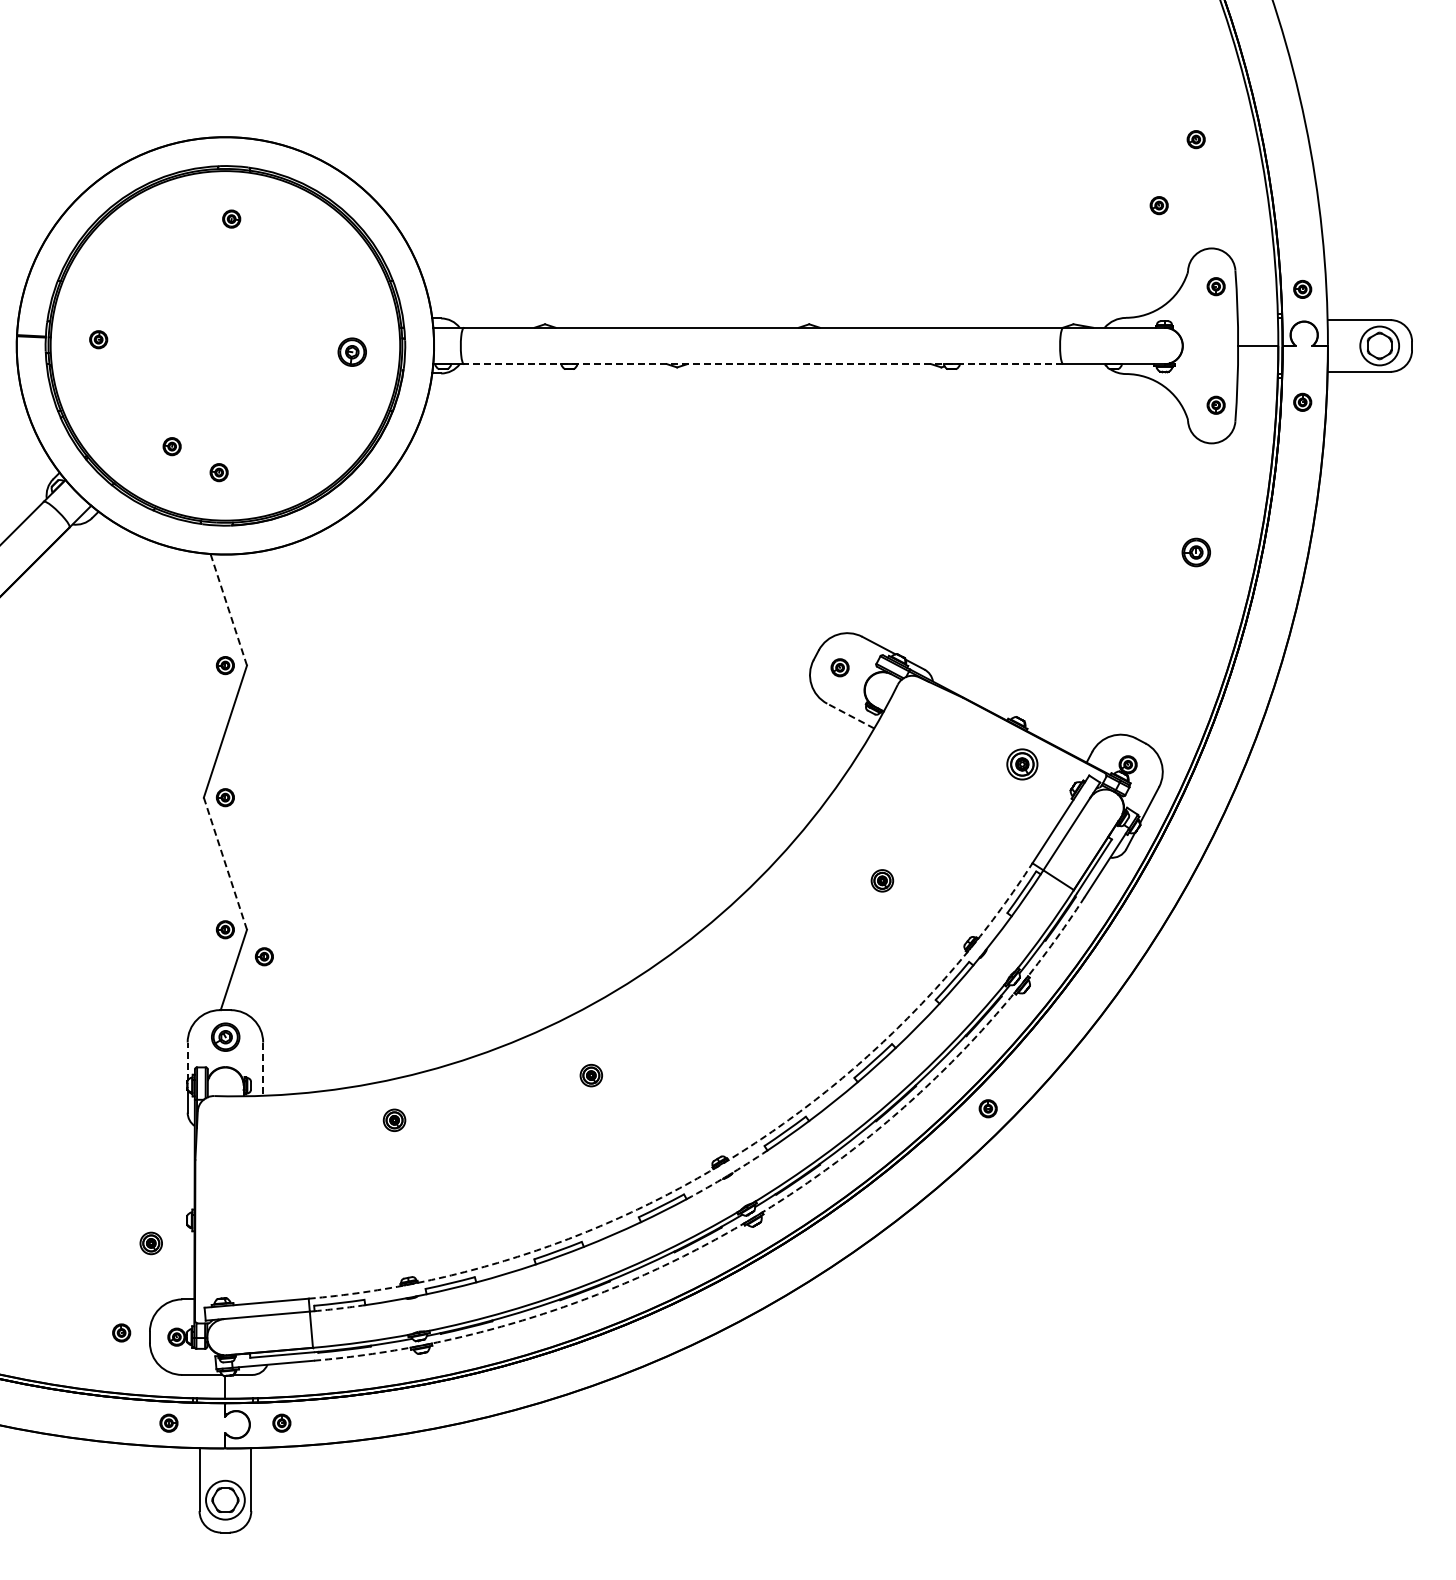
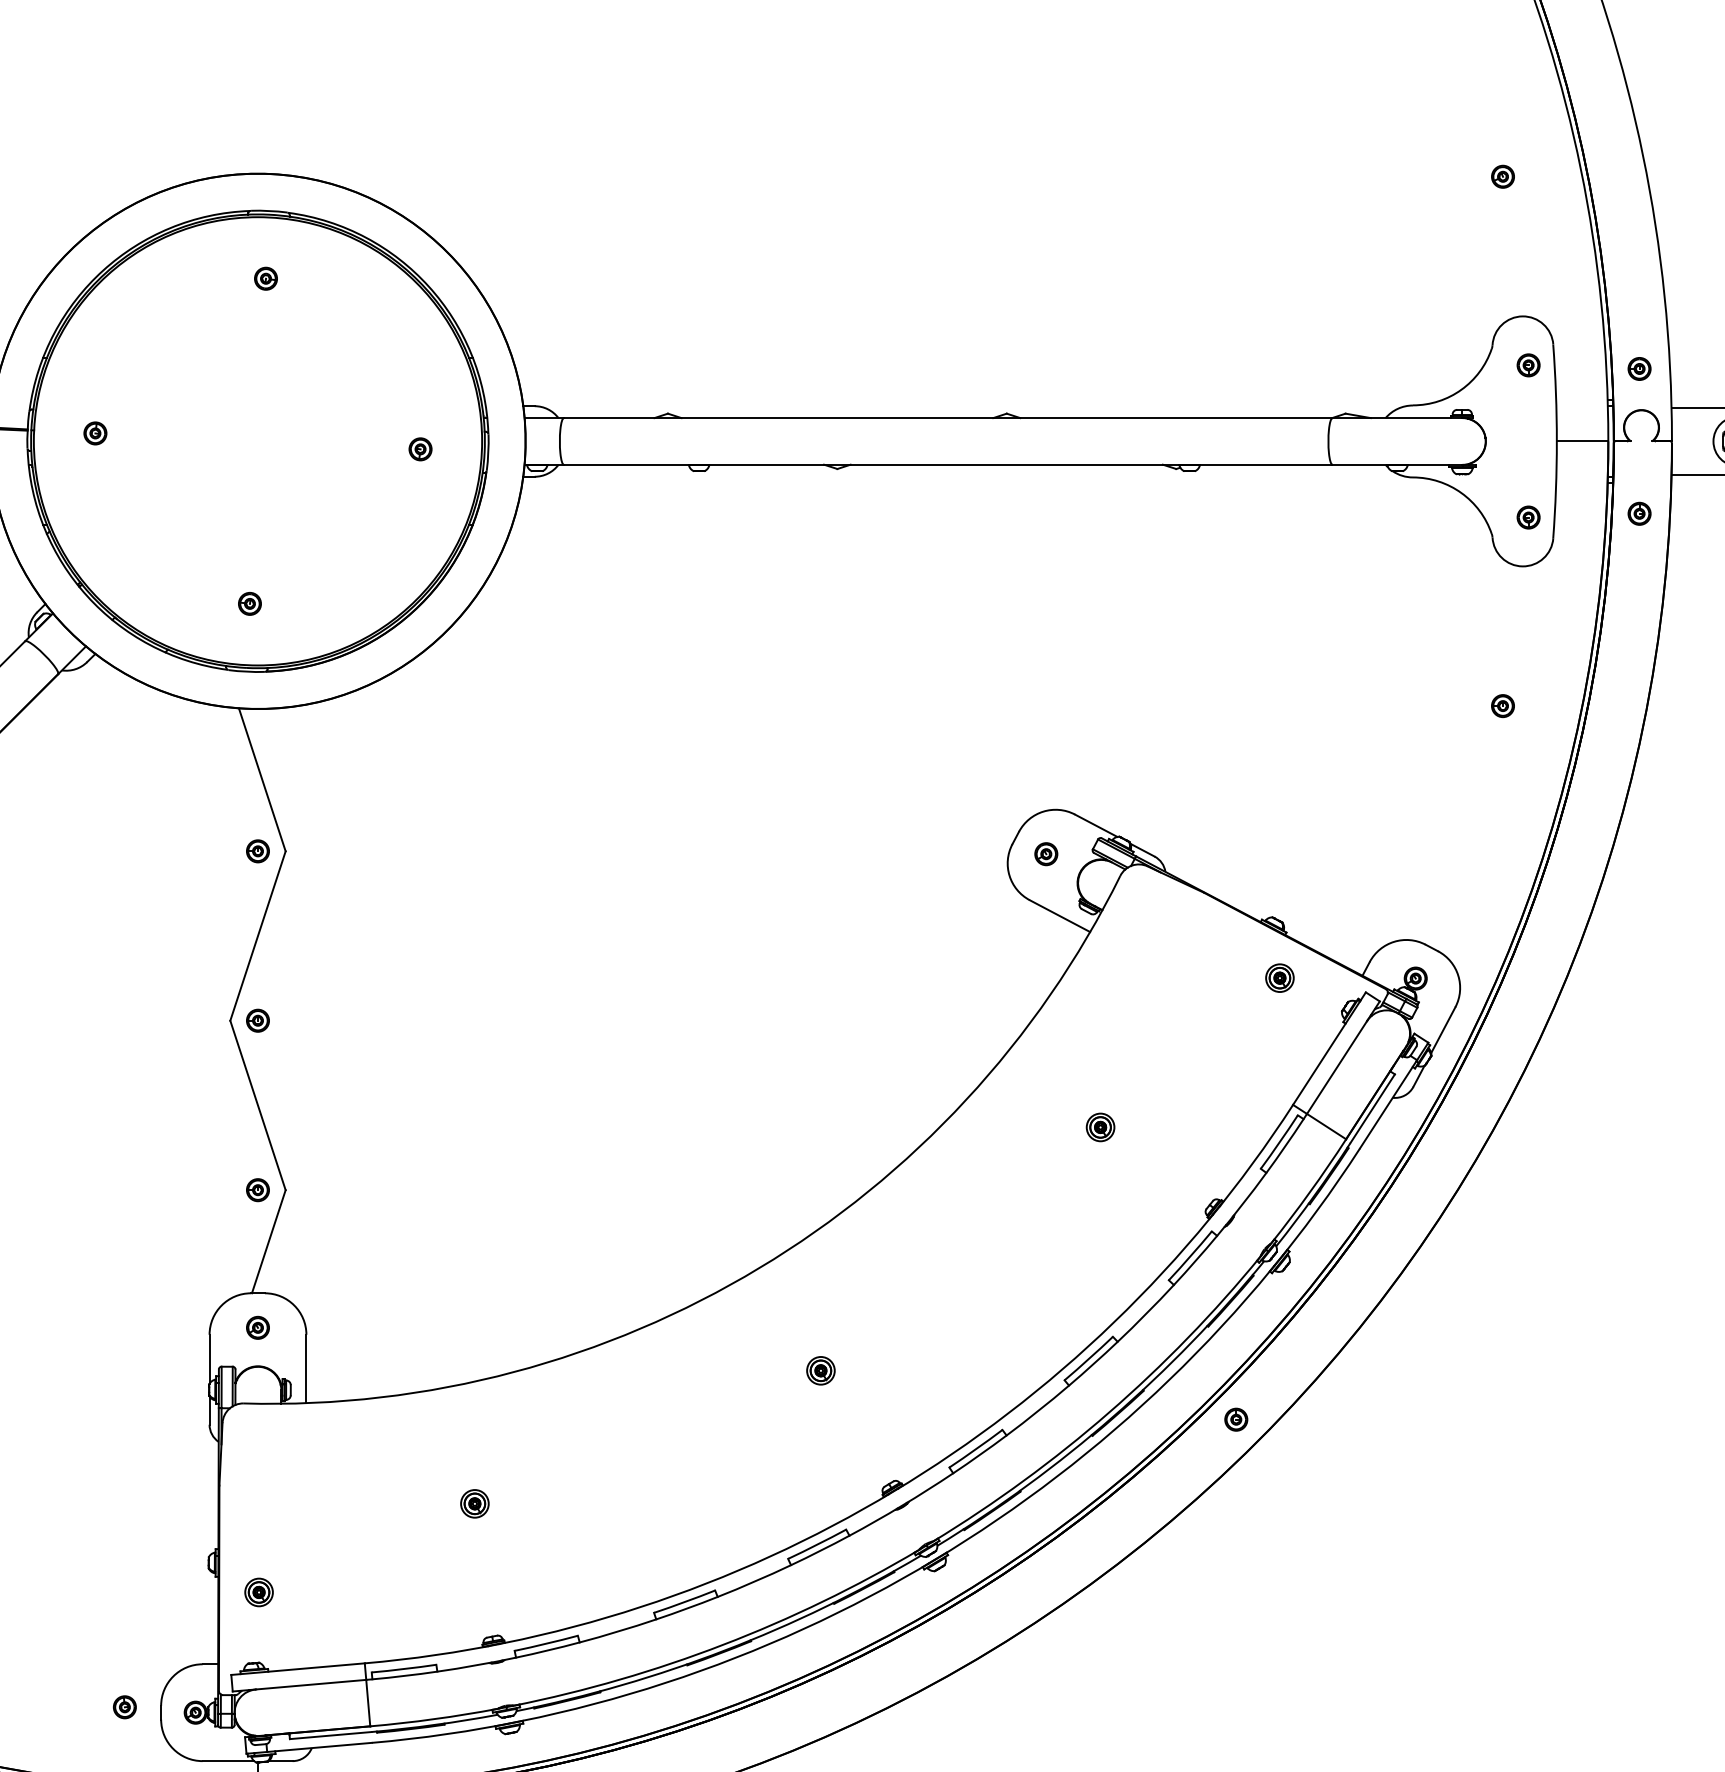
part: (1158, 205) -> (1454, 261), removed
part: (351, 351) -> (419, 448), size x0.62
line: (763, 364) -> (948, 465), dashed -> solid
part: (171, 446) -> (188, 570), removed
part: (1195, 551) -> (1502, 705), size x0.62
line: (228, 609) -> (261, 779), dashed -> solid
line: (850, 716) -> (1059, 916), dashed -> solid
part: (1021, 764) -> (1278, 978), size x0.71
line: (225, 863) -> (258, 1105), dashed -> solid
part: (263, 956) -> (306, 1224), removed
part: (224, 1036) -> (256, 1327), size x0.62
line: (187, 1061) -> (209, 1359), dashed -> solid
line: (263, 1069) -> (306, 1369), dashed -> solid
part: (590, 1075) -> (819, 1370), moved
part: (394, 1119) -> (474, 1502), moved
arc: (721, 1164) -> (894, 1491), dashed -> solid
arc: (727, 1175) -> (901, 1505), dashed -> solid
arc: (753, 1218) -> (935, 1560), dashed -> solid
part: (150, 1243) -> (258, 1592), moved
arc: (340, 1308) -> (405, 1675), dashed -> solid

